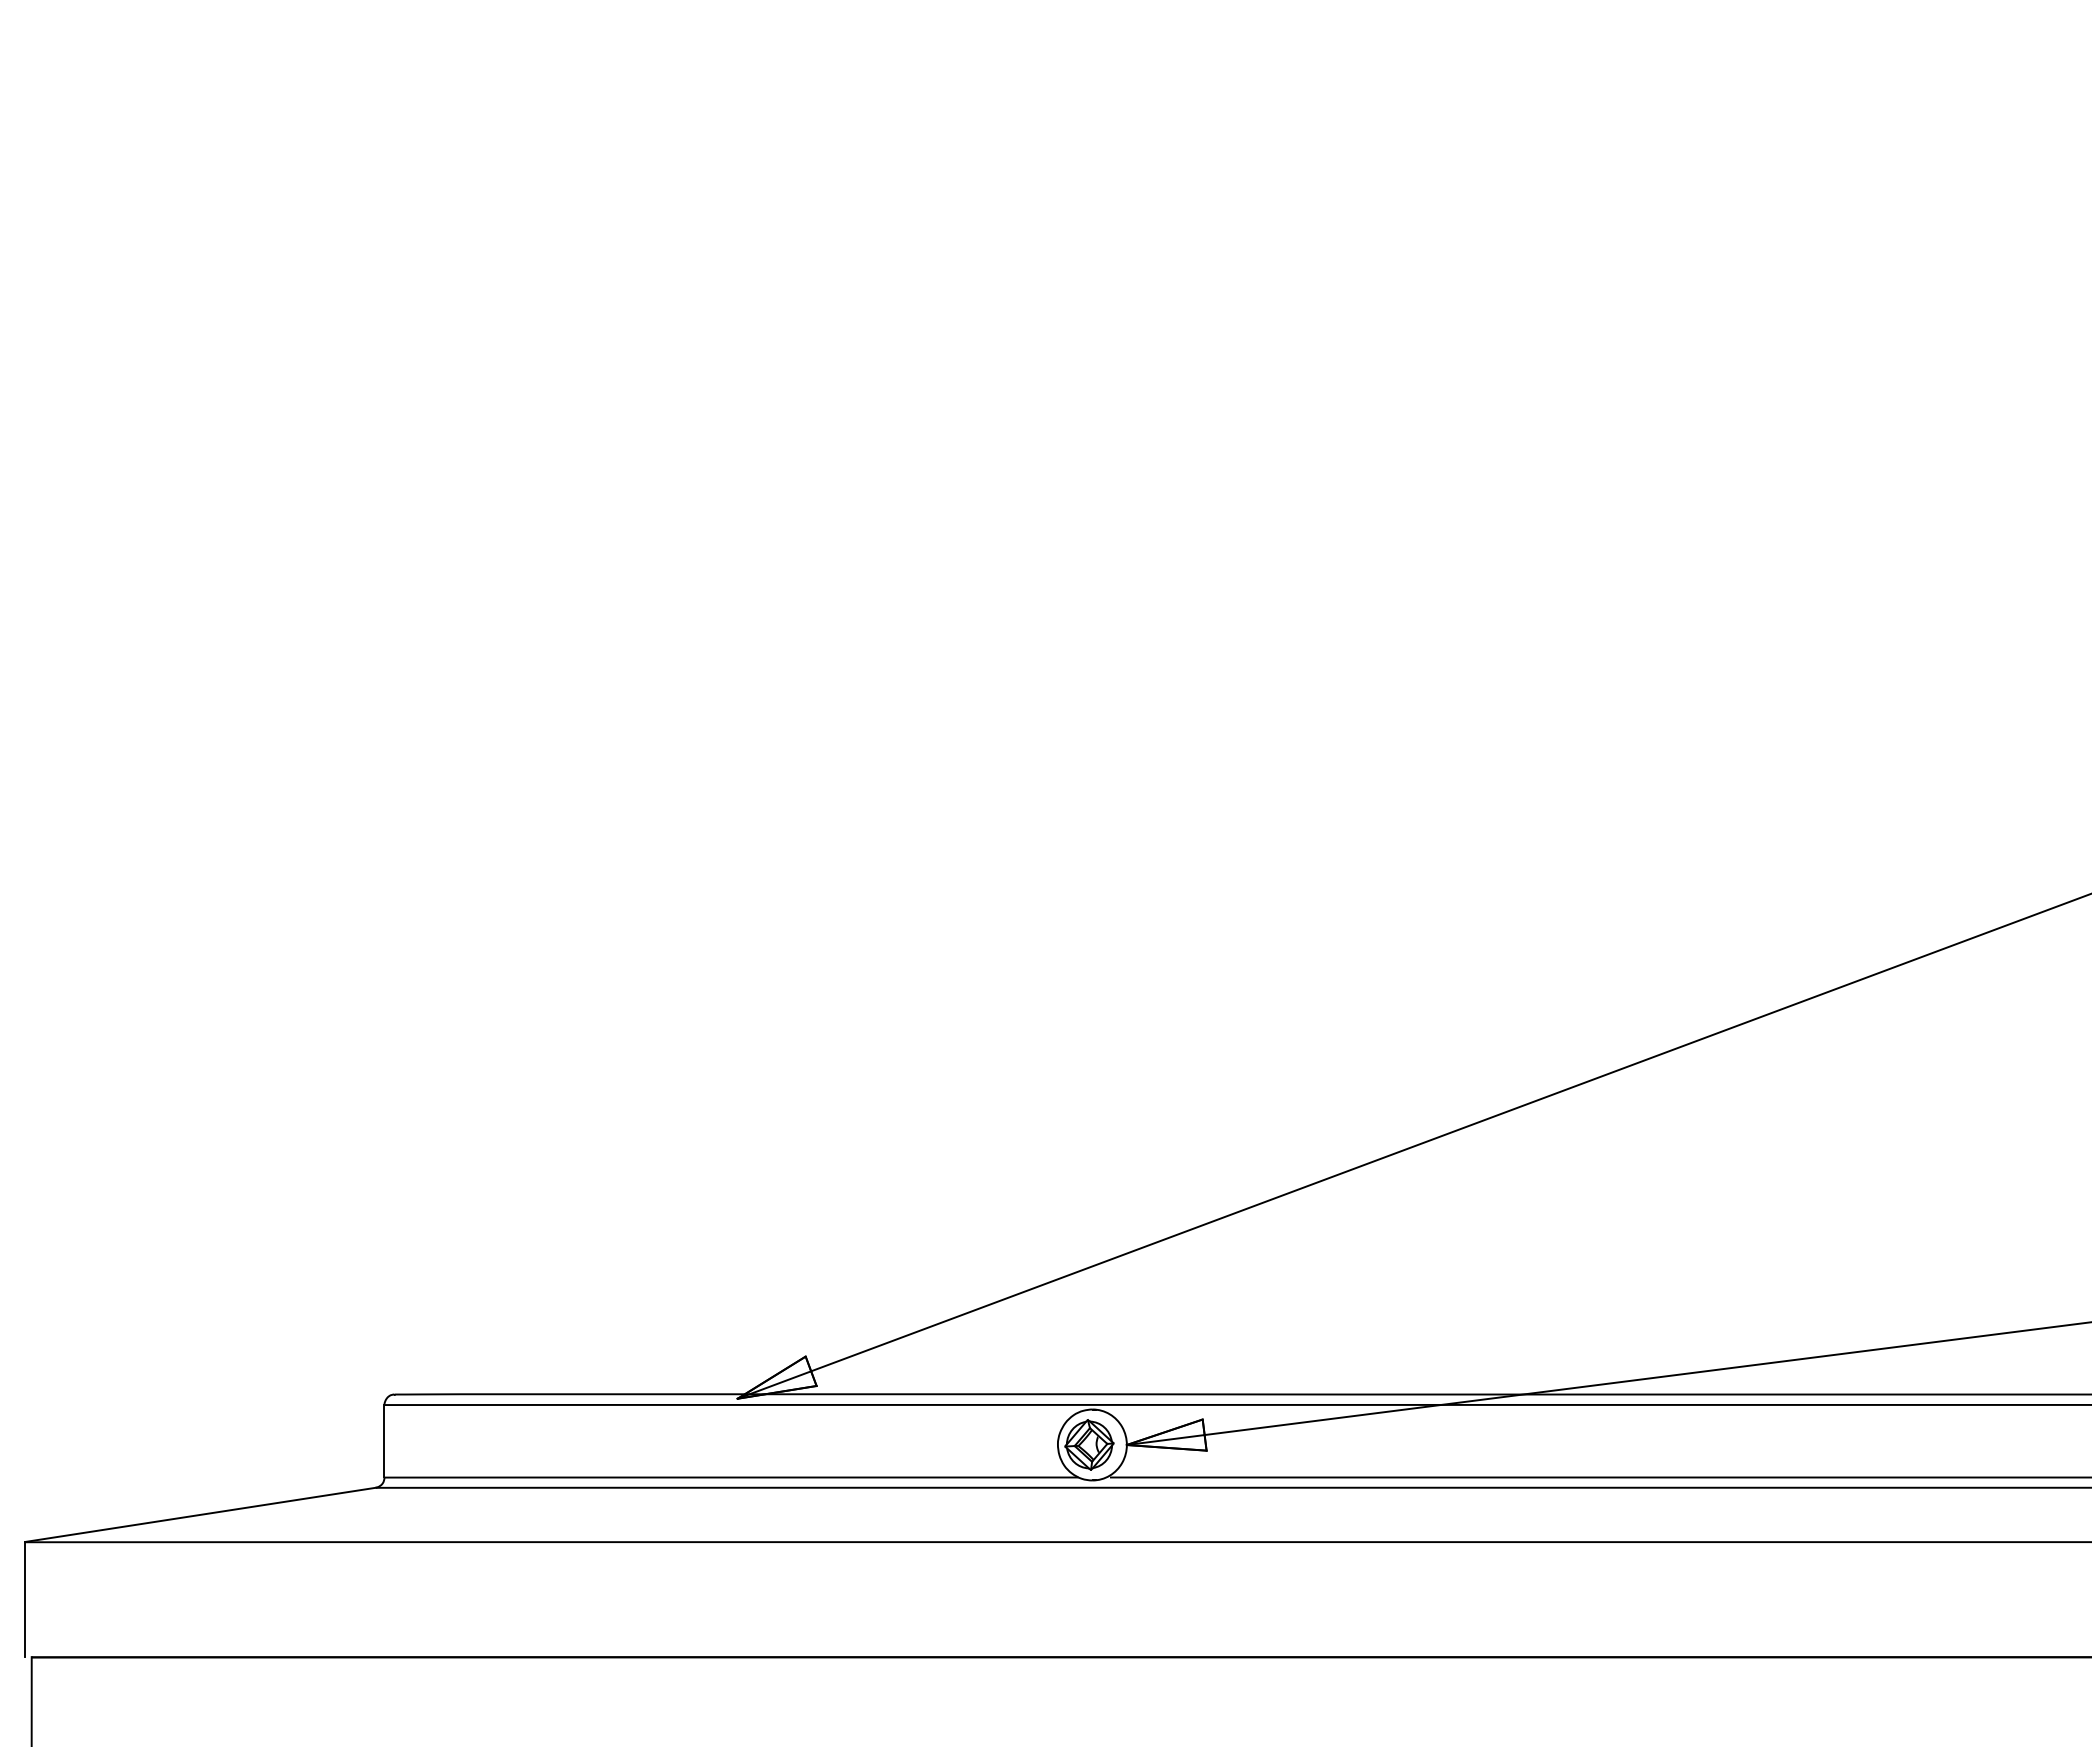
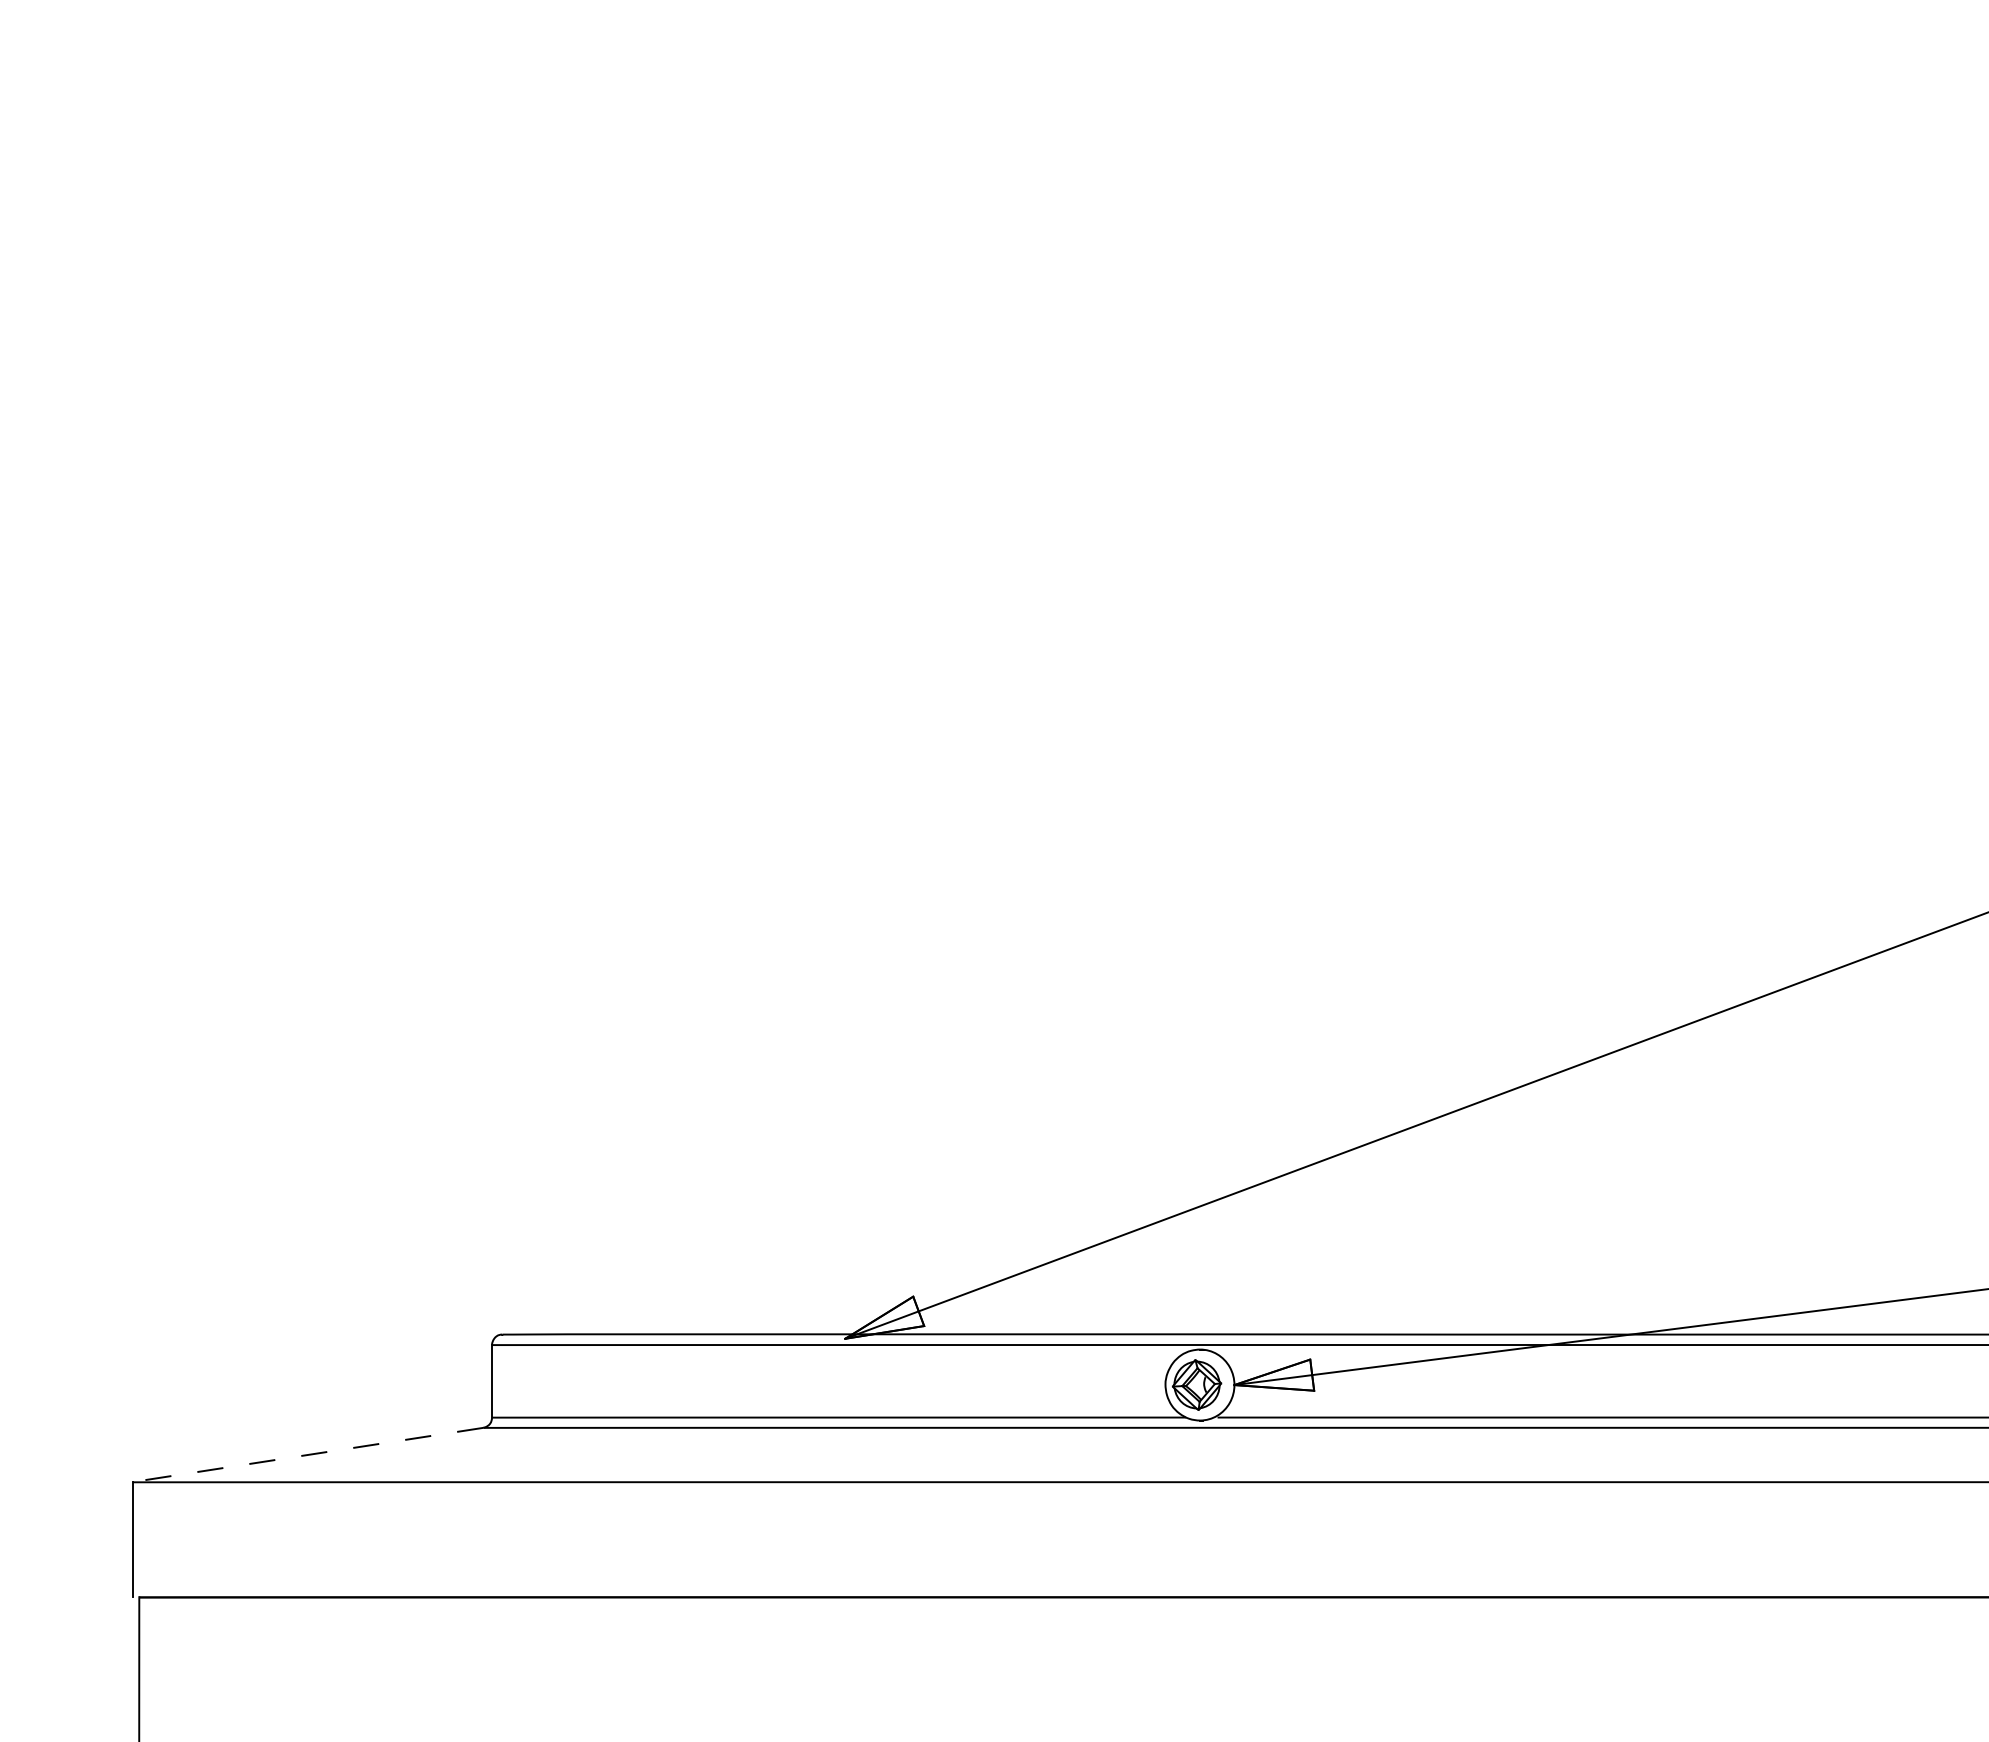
line: (199, 1514) -> (307, 1454), solid -> dashed

